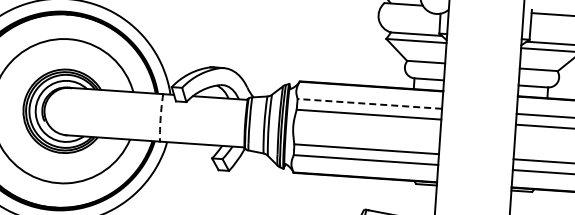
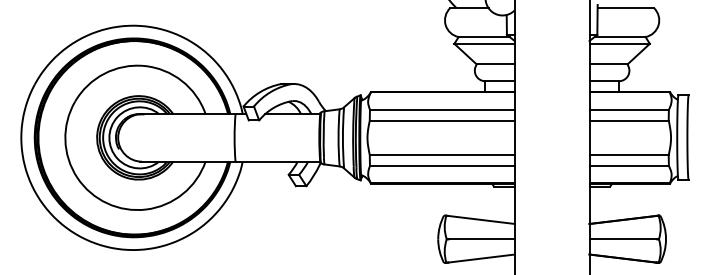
line: (369, 103) -> (441, 109), dashed -> solid
arc: (160, 117) -> (234, 137), dashed -> solid

